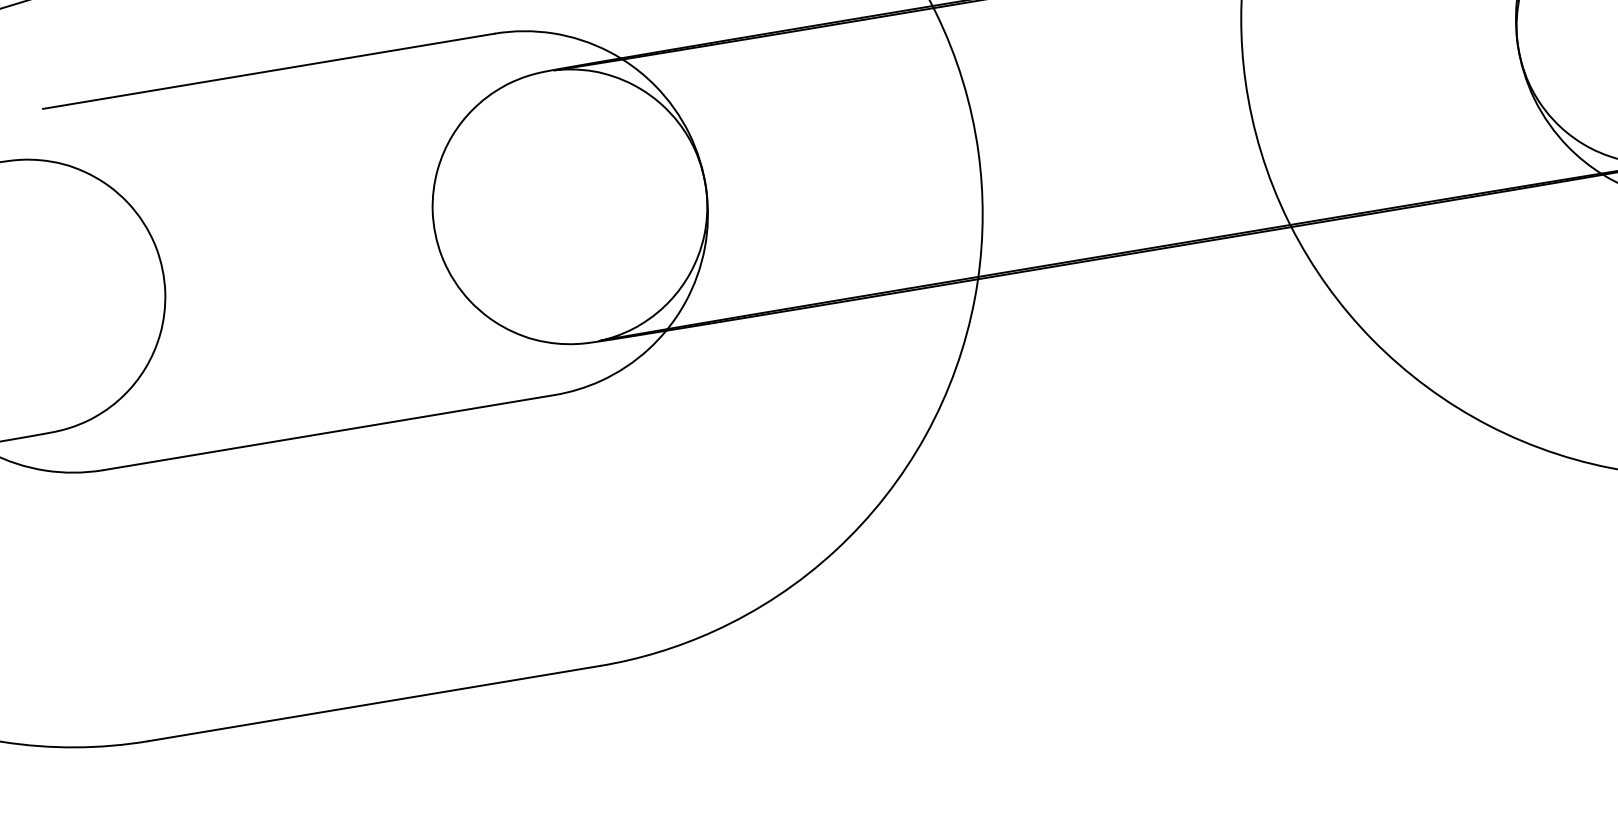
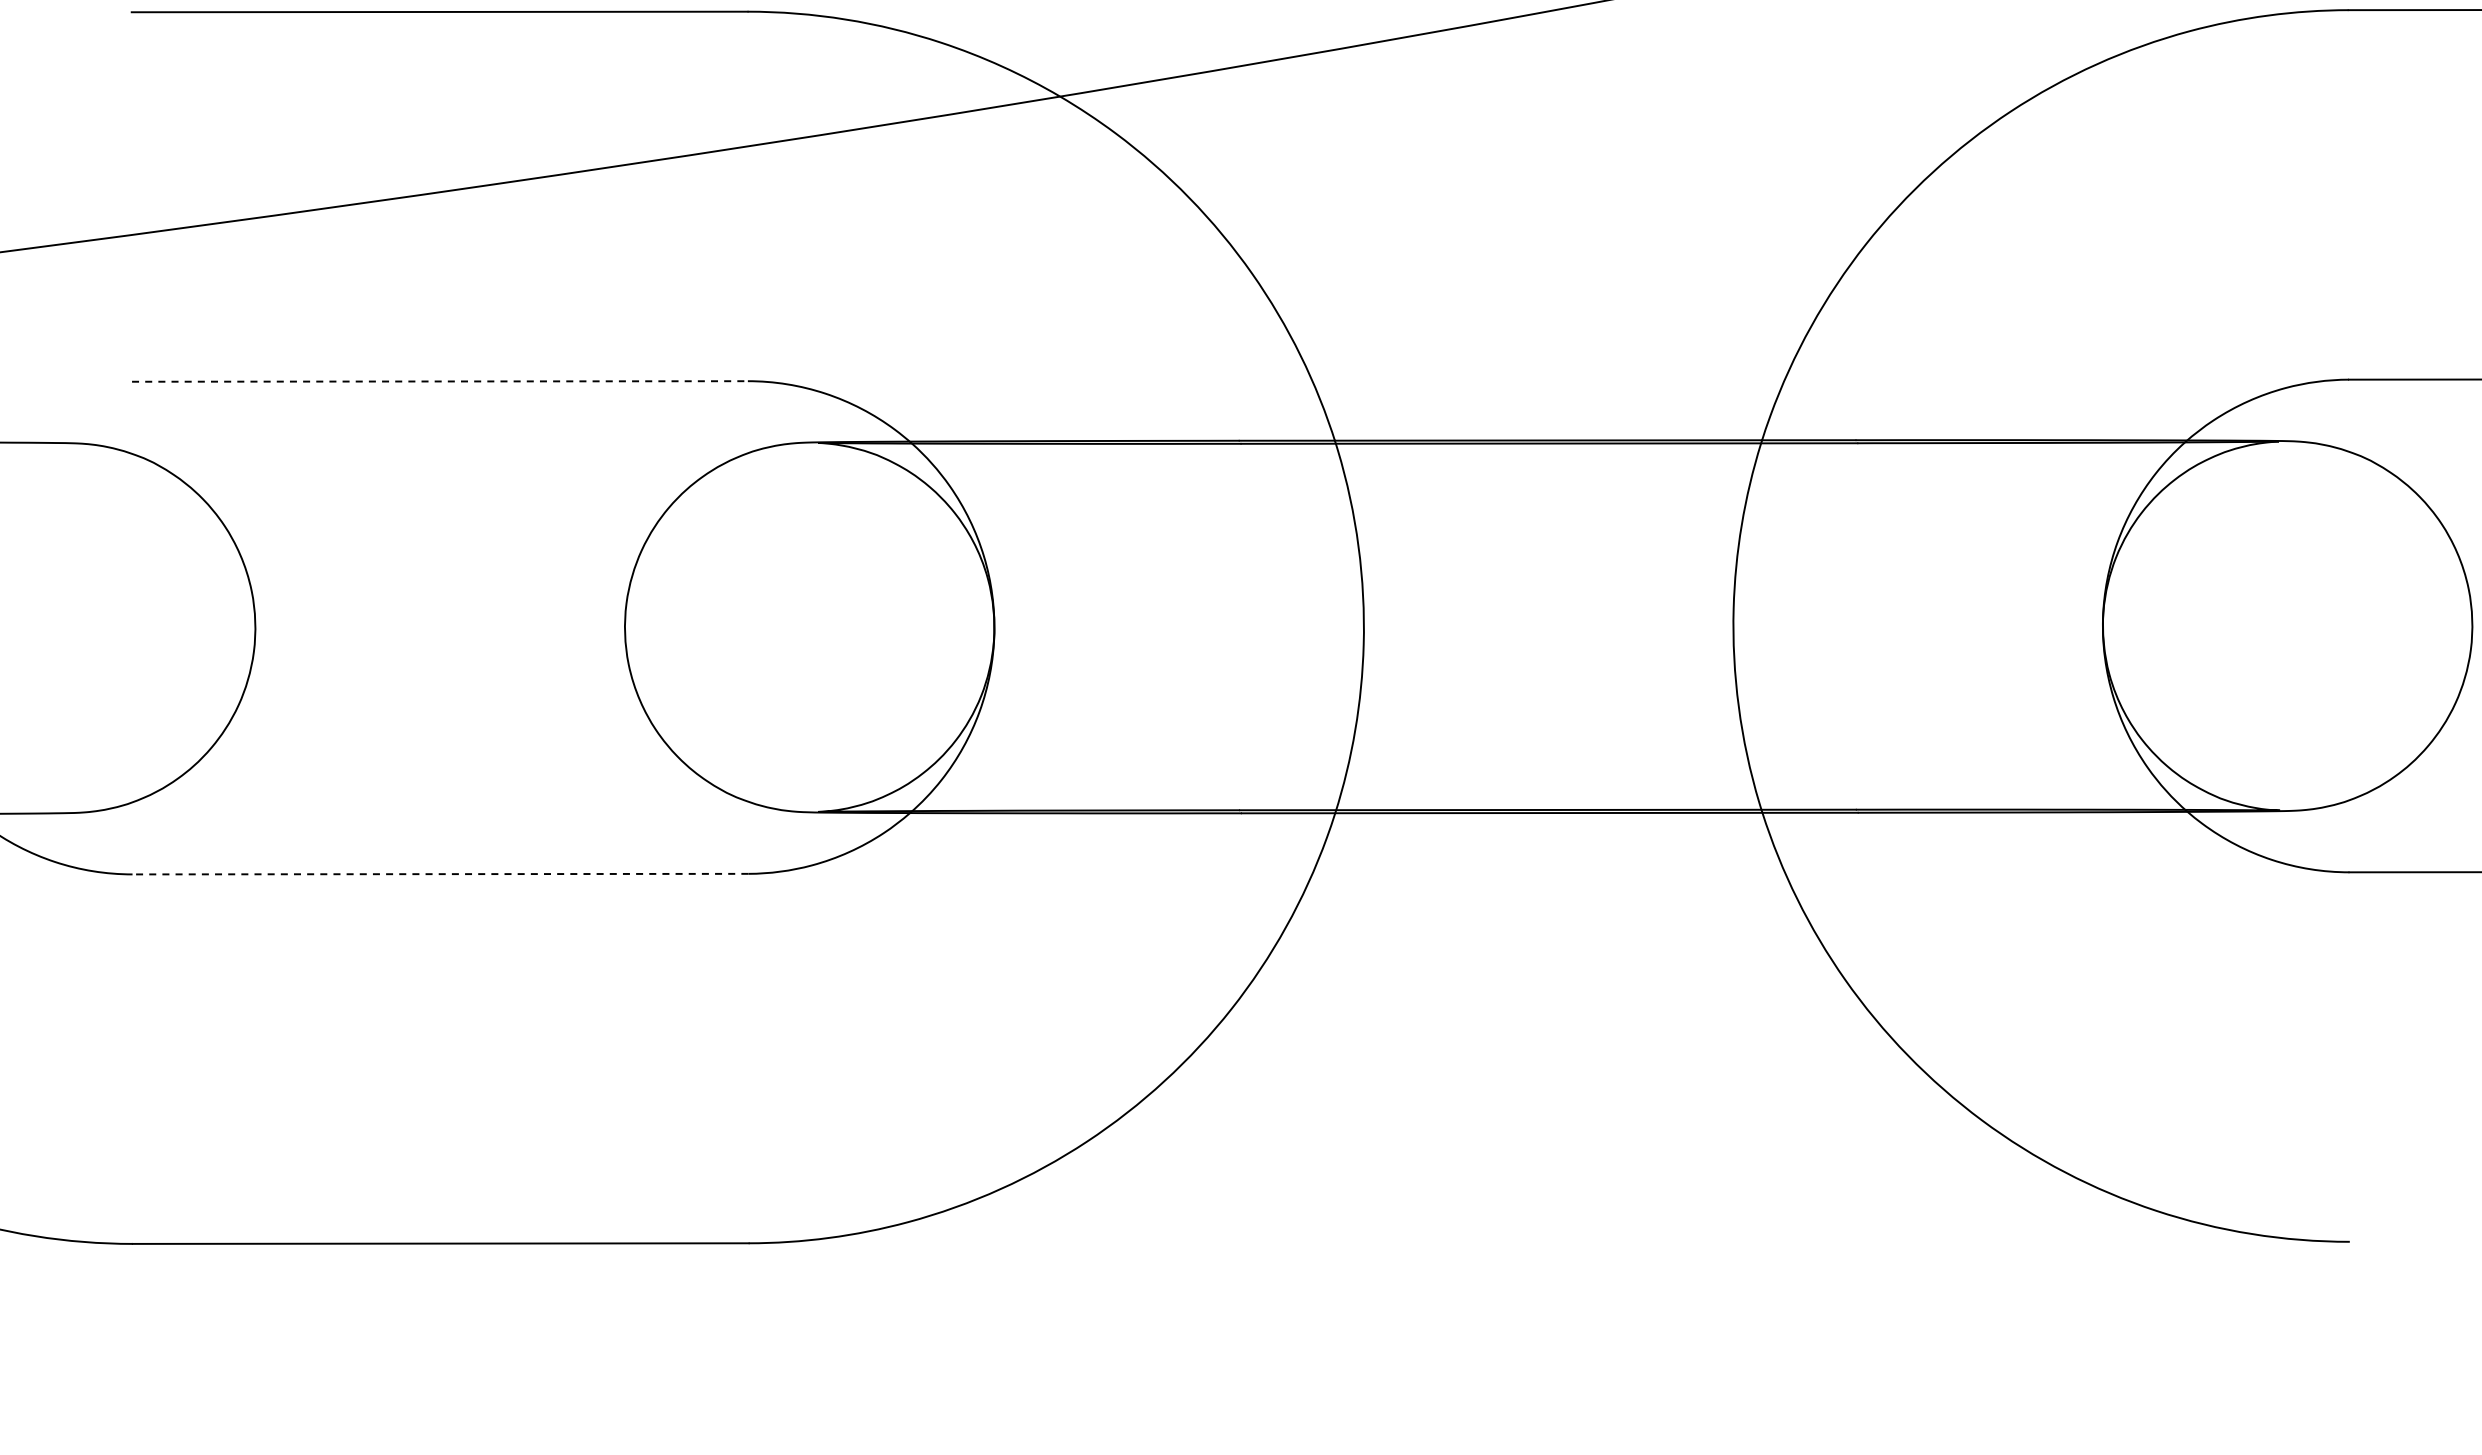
line: (268, 71) -> (439, 381), solid -> dashed
line: (329, 432) -> (440, 874), solid -> dashed

